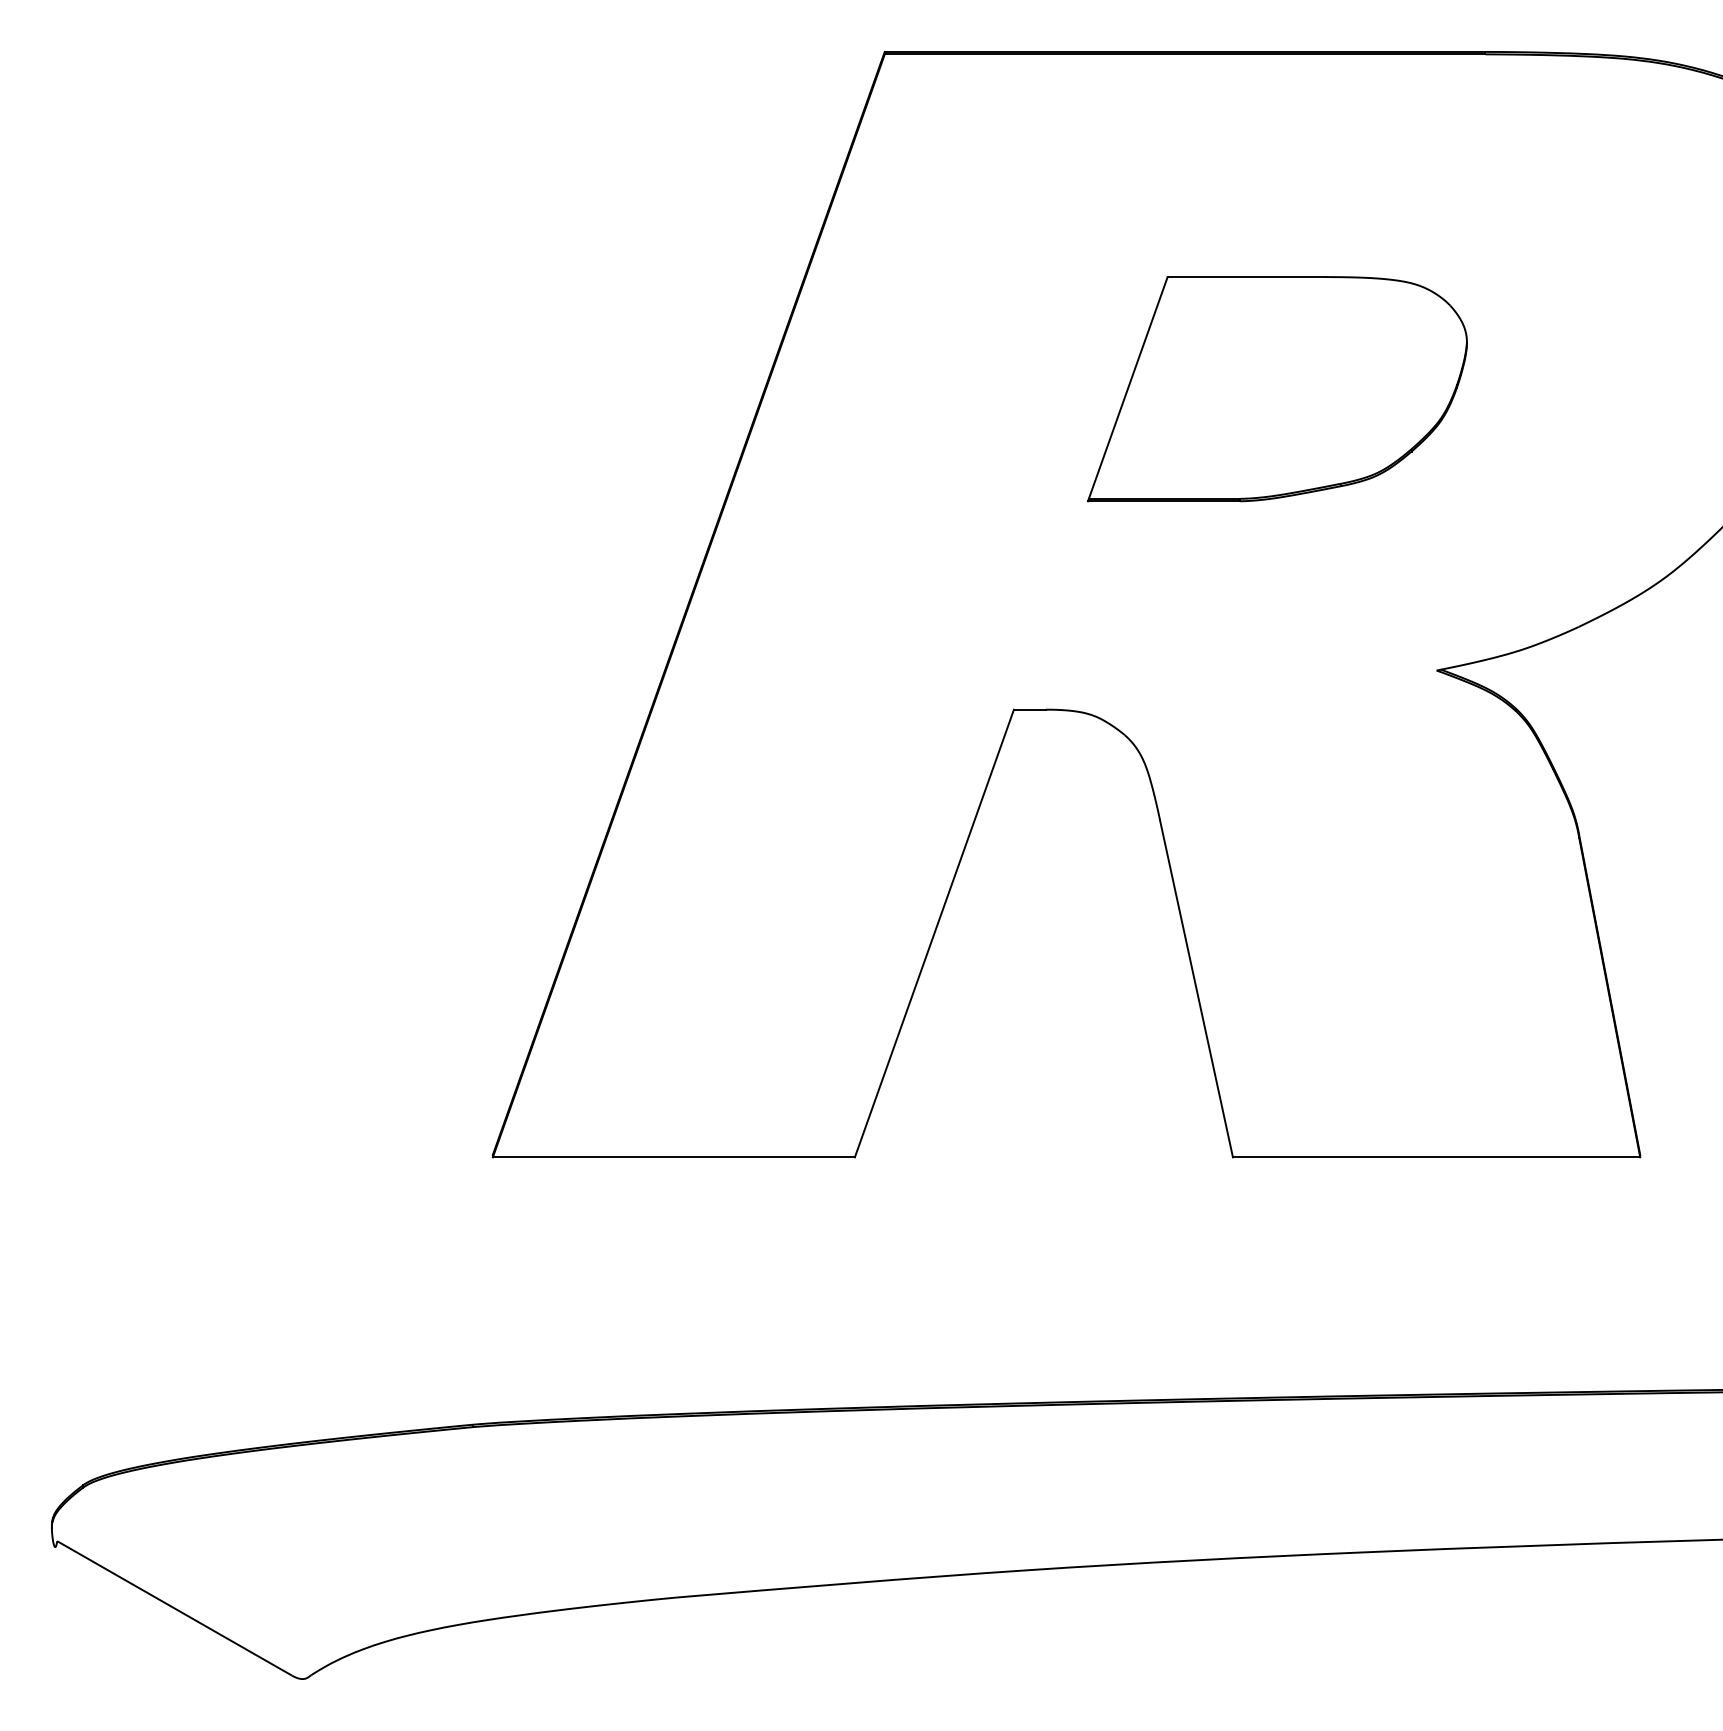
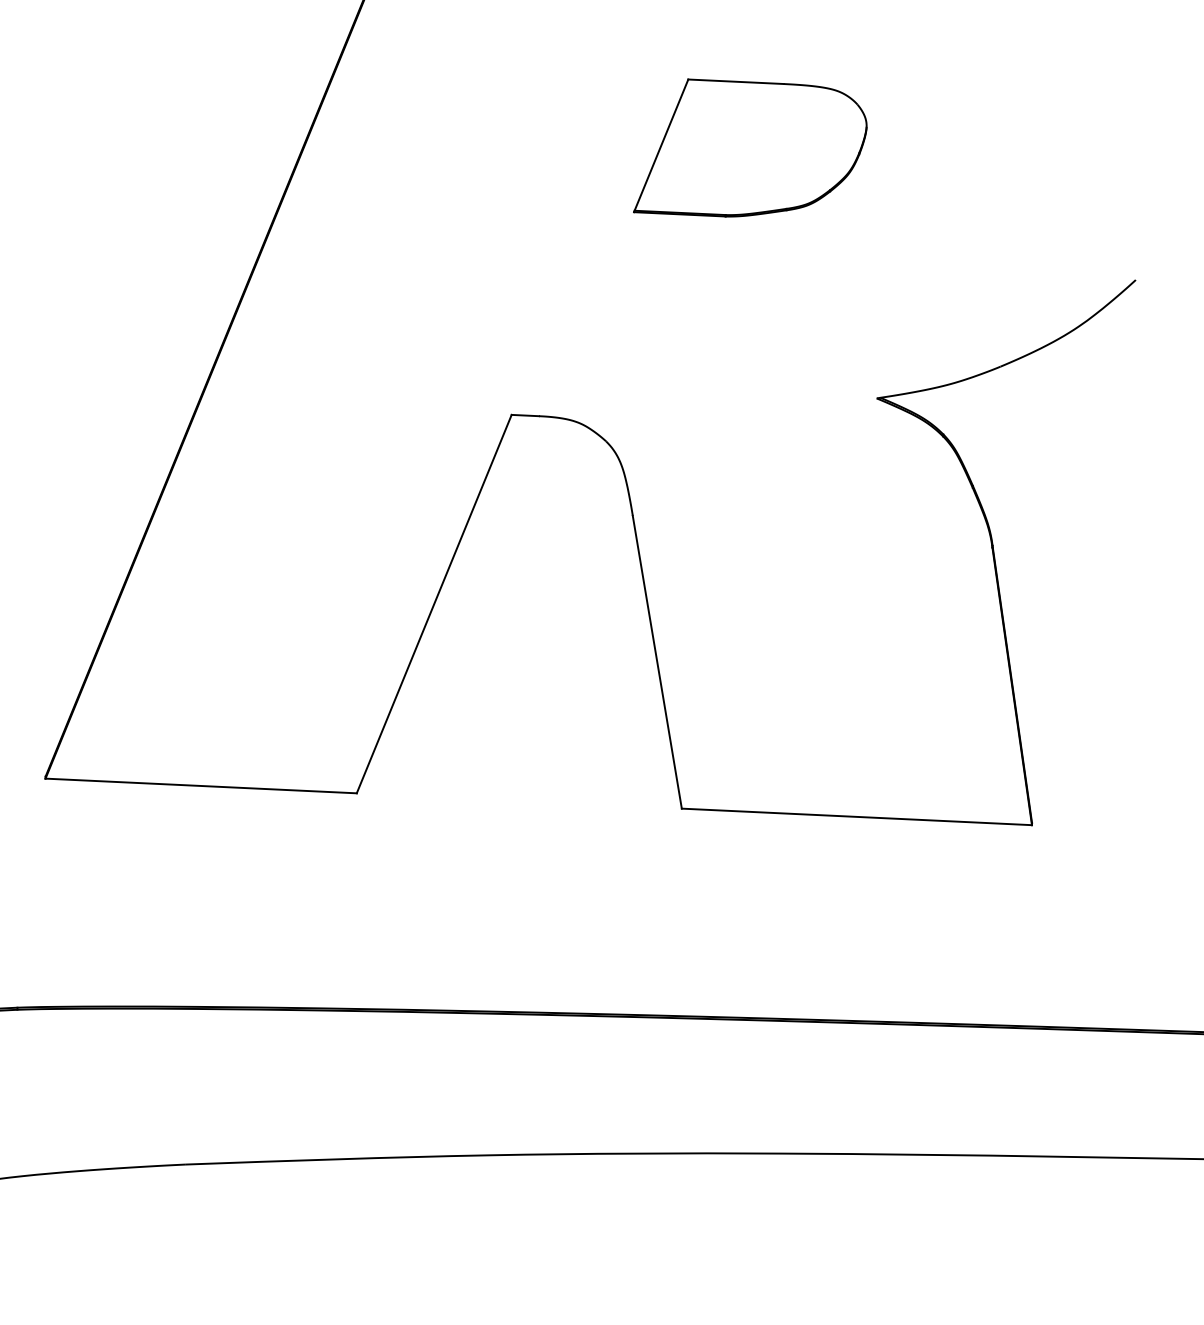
part: (1277, 389) -> (751, 150), size x0.7

